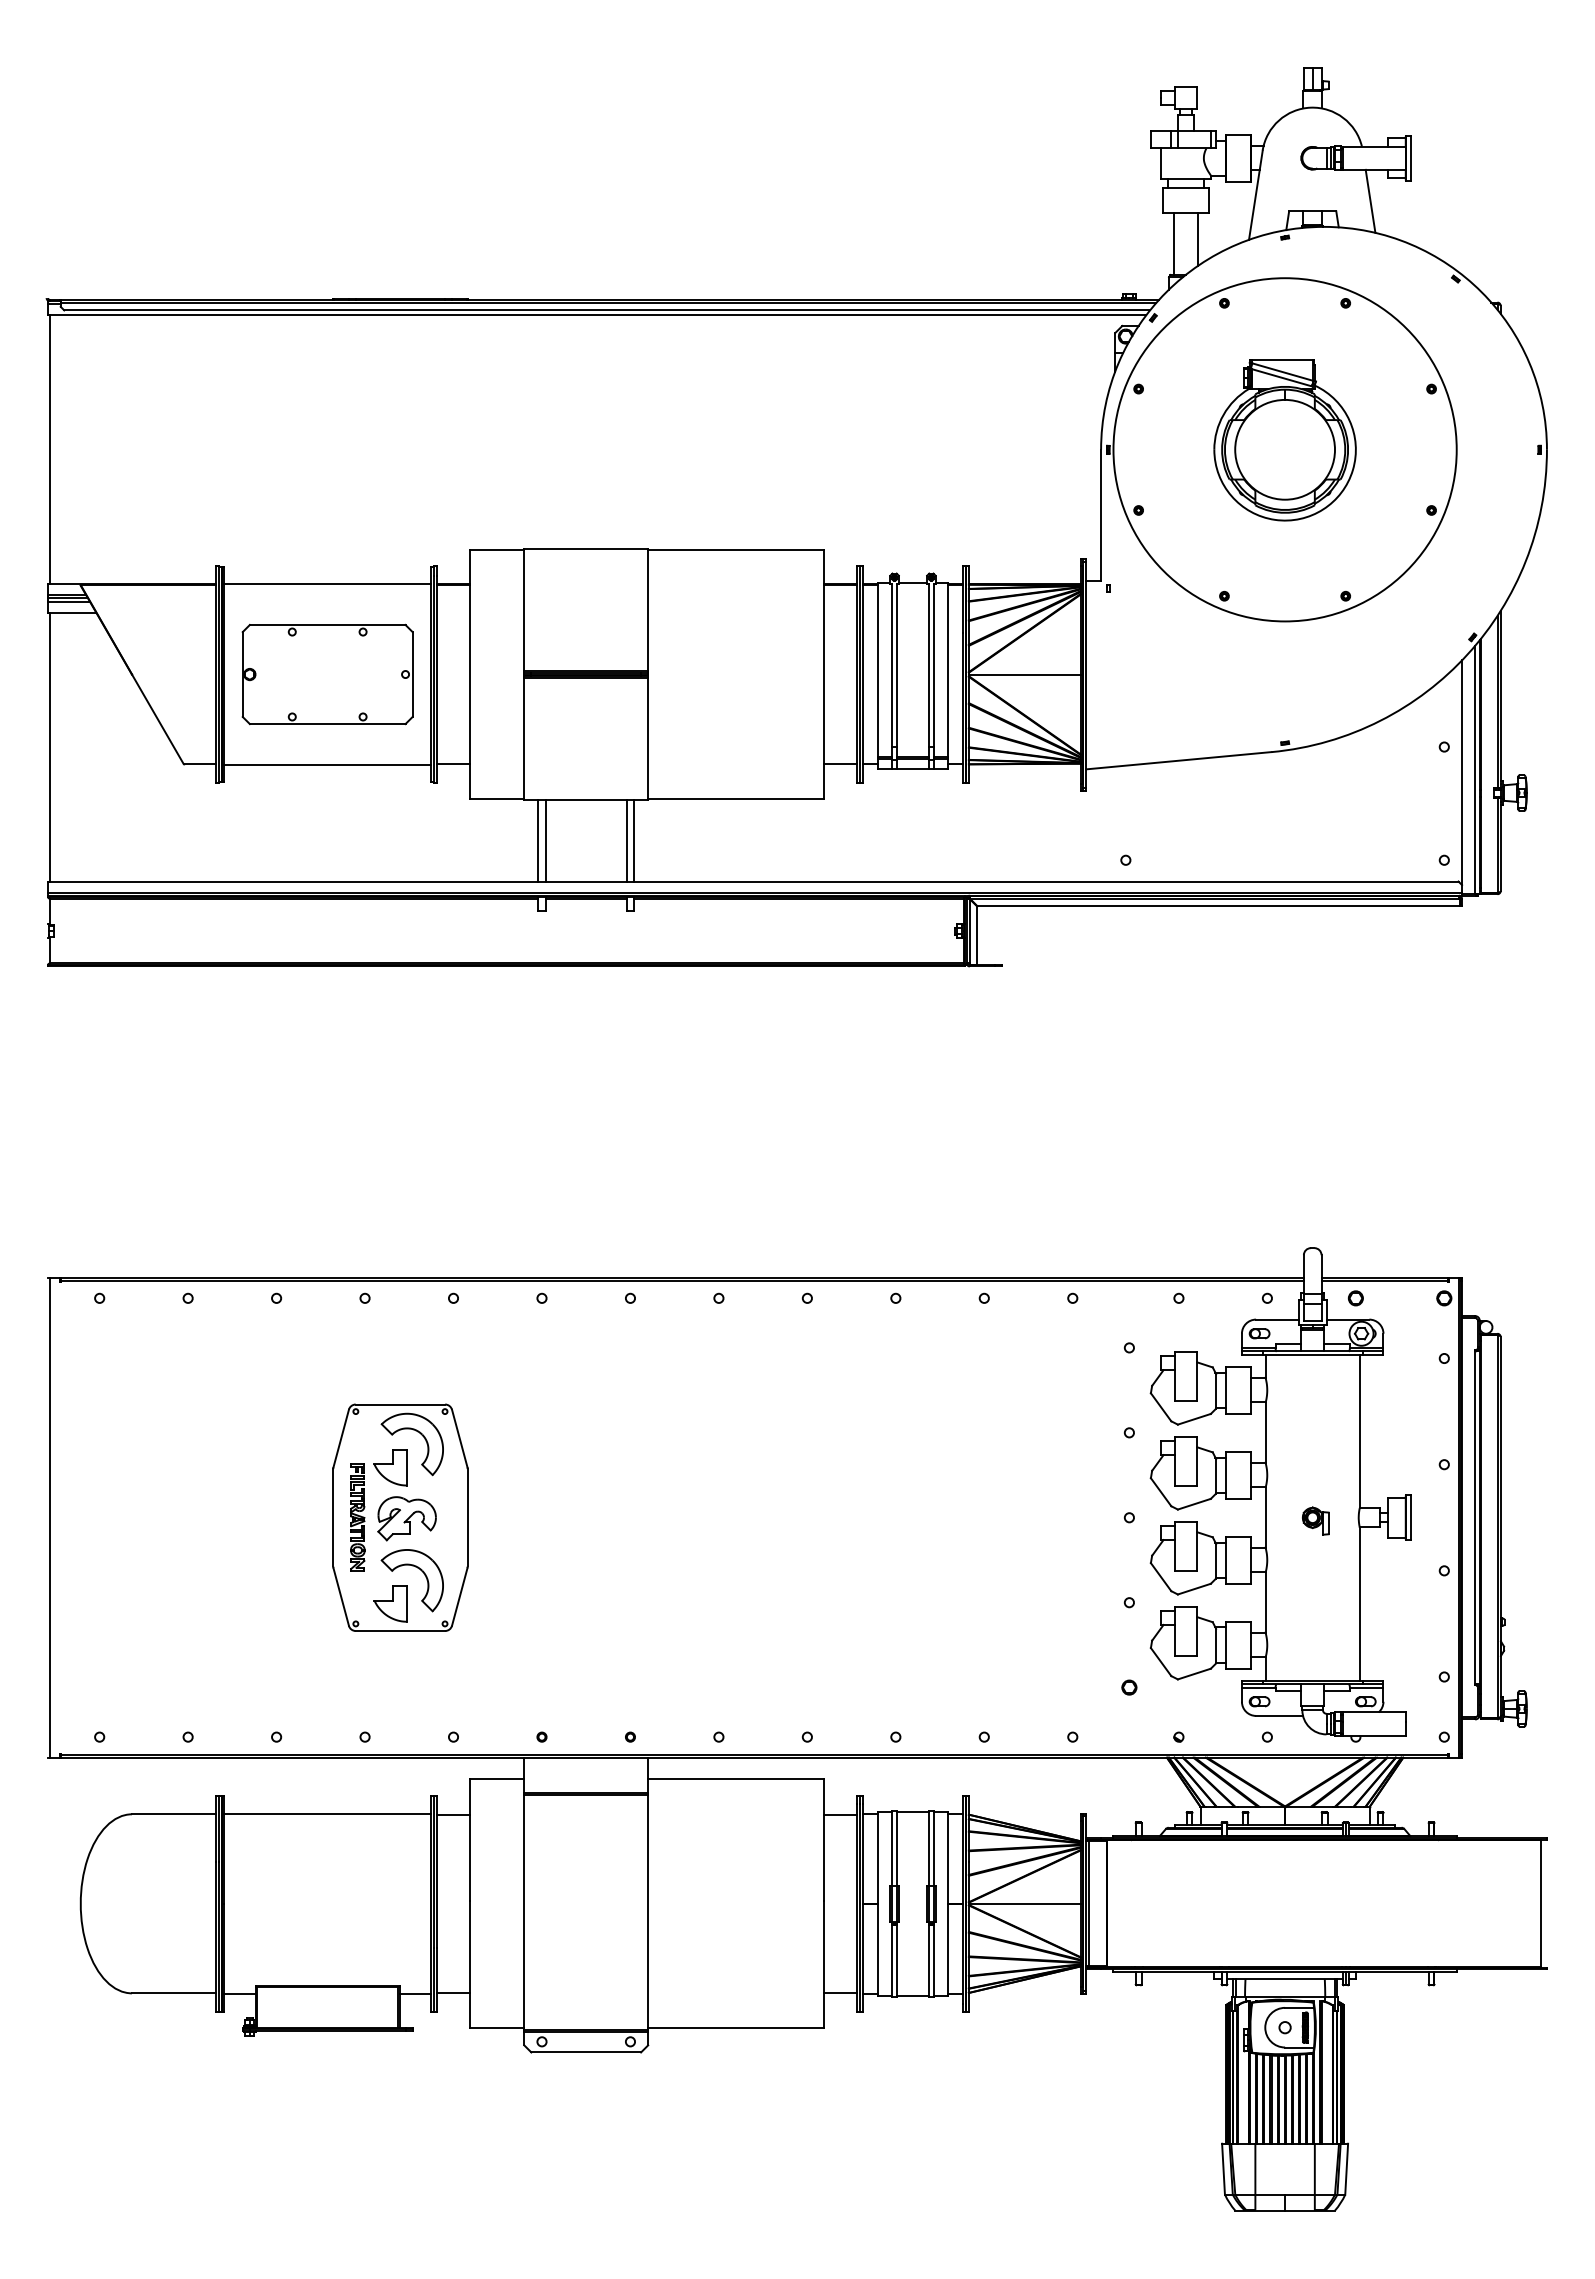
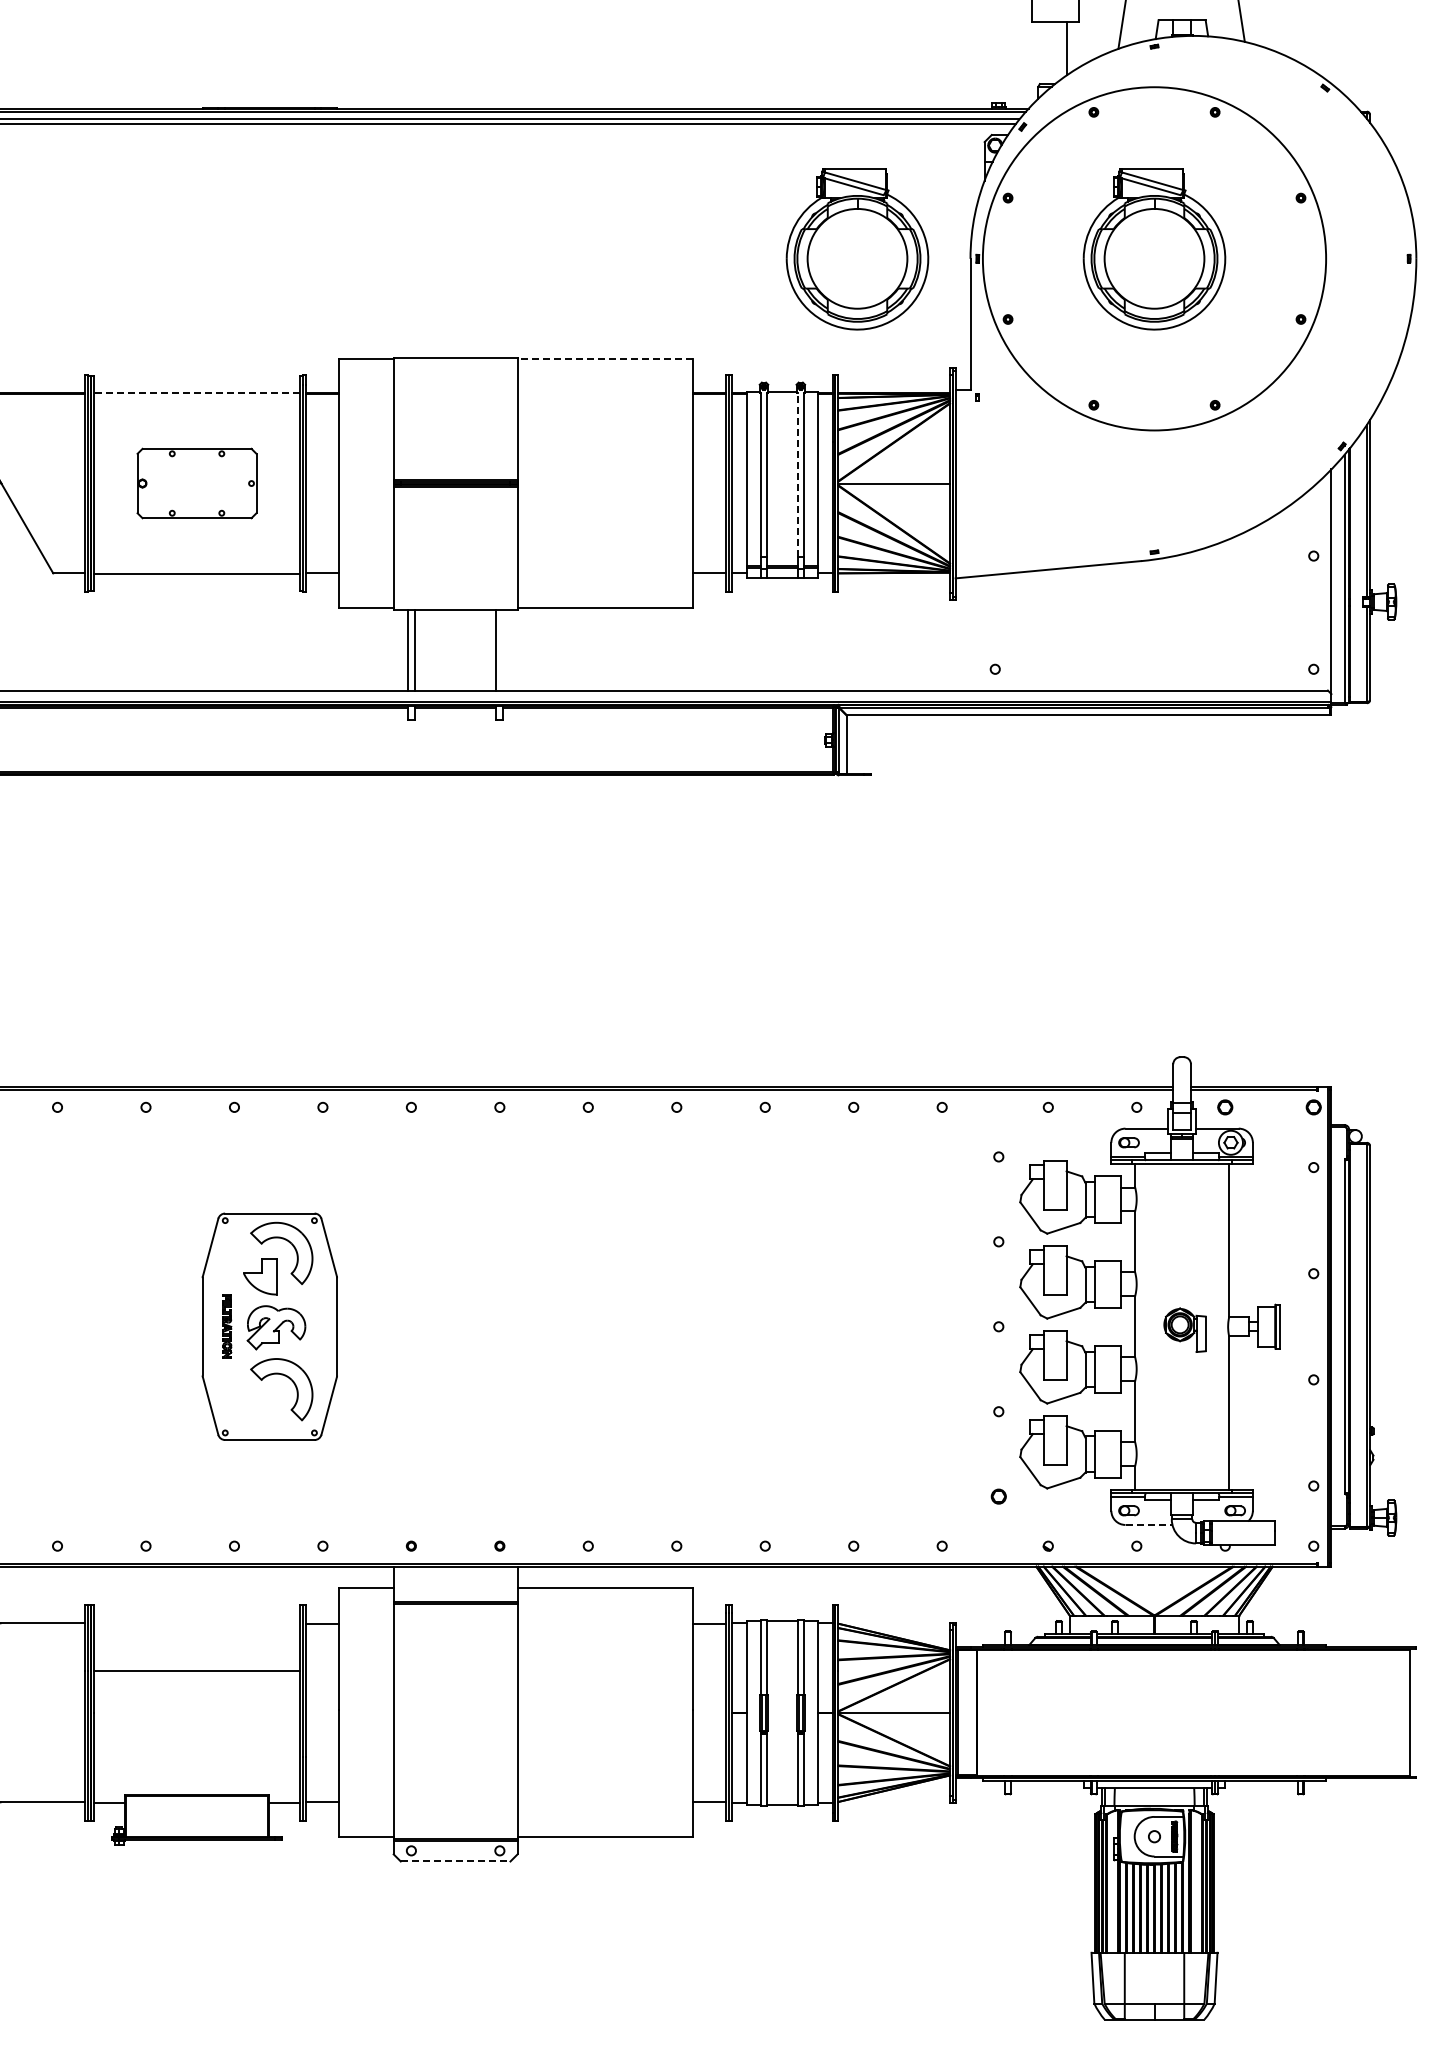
line: (1174, 244) -> (1043, 53), removed
part: (987, 440) -> (856, 249), added
line: (735, 550) -> (604, 359), solid -> dashed
line: (327, 584) -> (196, 393), solid -> dashed
line: (928, 665) -> (797, 474), solid -> dashed
part: (327, 674) -> (196, 483), size x0.7
line: (634, 840) -> (503, 649), removed
part: (357, 1517) -> (226, 1326), size x0.6
part: (1315, 1520) -> (1184, 1329), size x1.6
part: (390, 1603) -> (259, 1412), removed
line: (1280, 1715) -> (1149, 1524), solid -> dashed
line: (327, 1813) -> (196, 1670), moved
line: (586, 2052) -> (455, 1861), solid -> dashed

